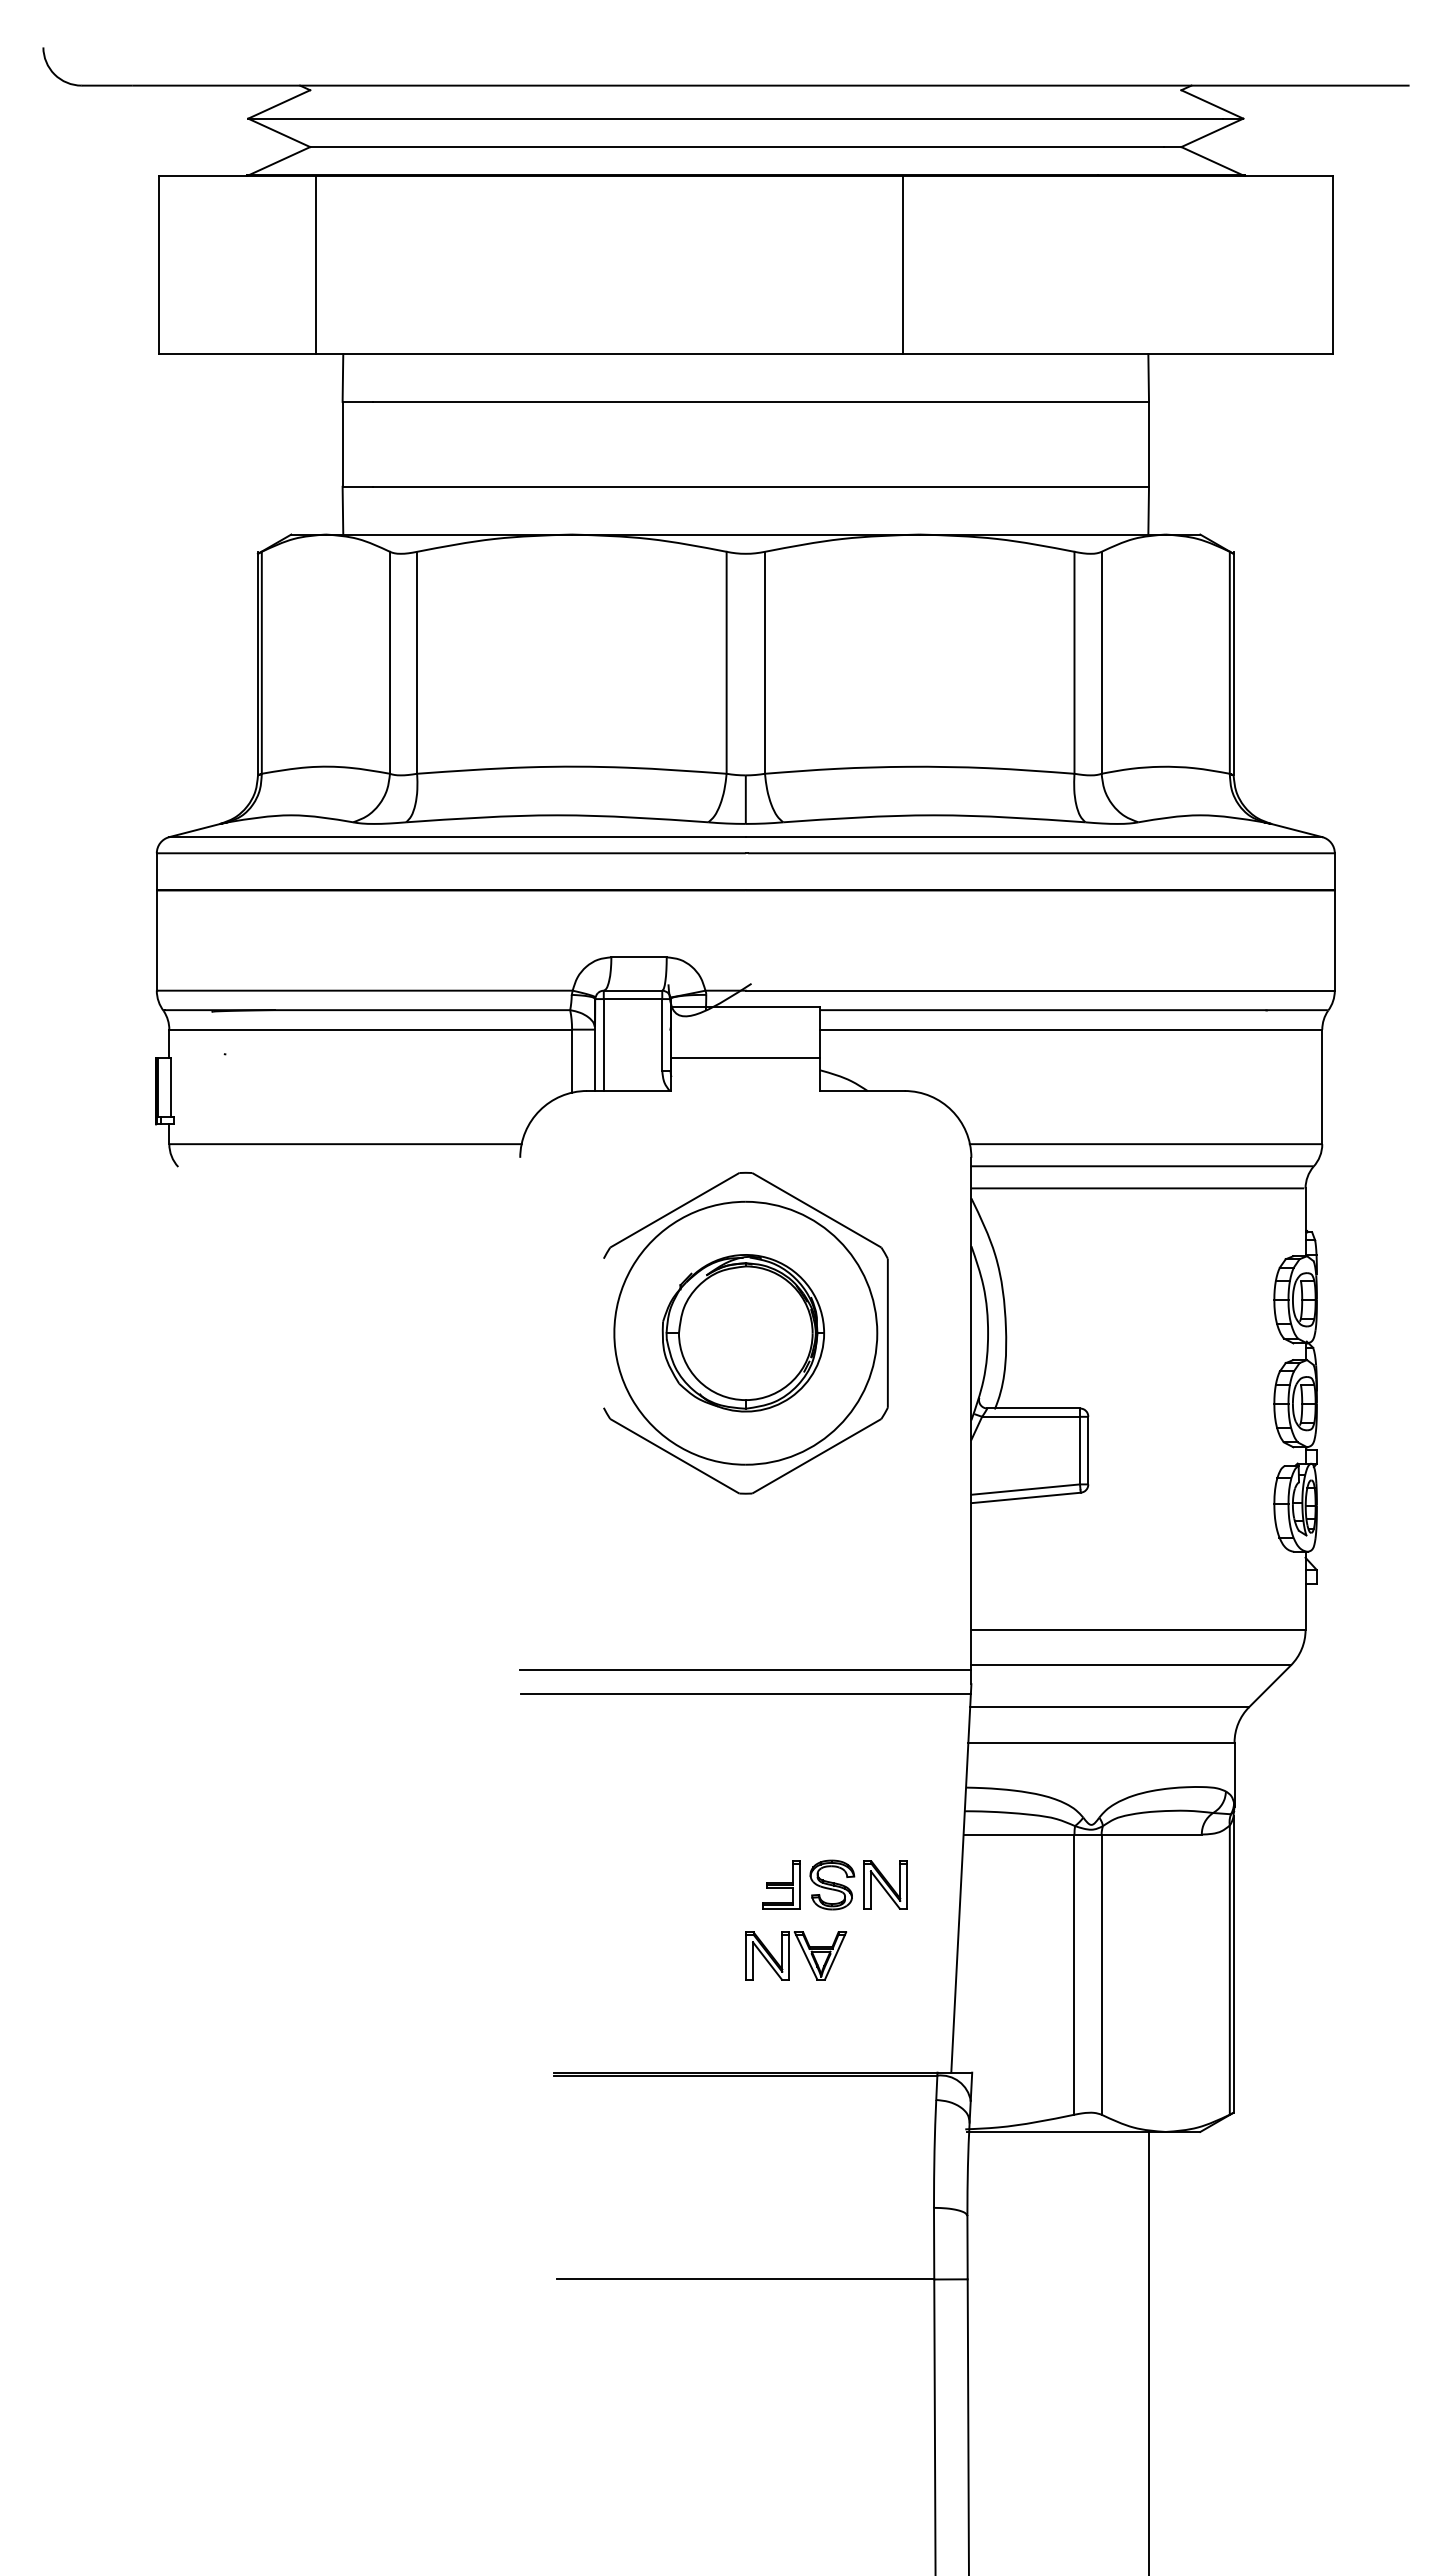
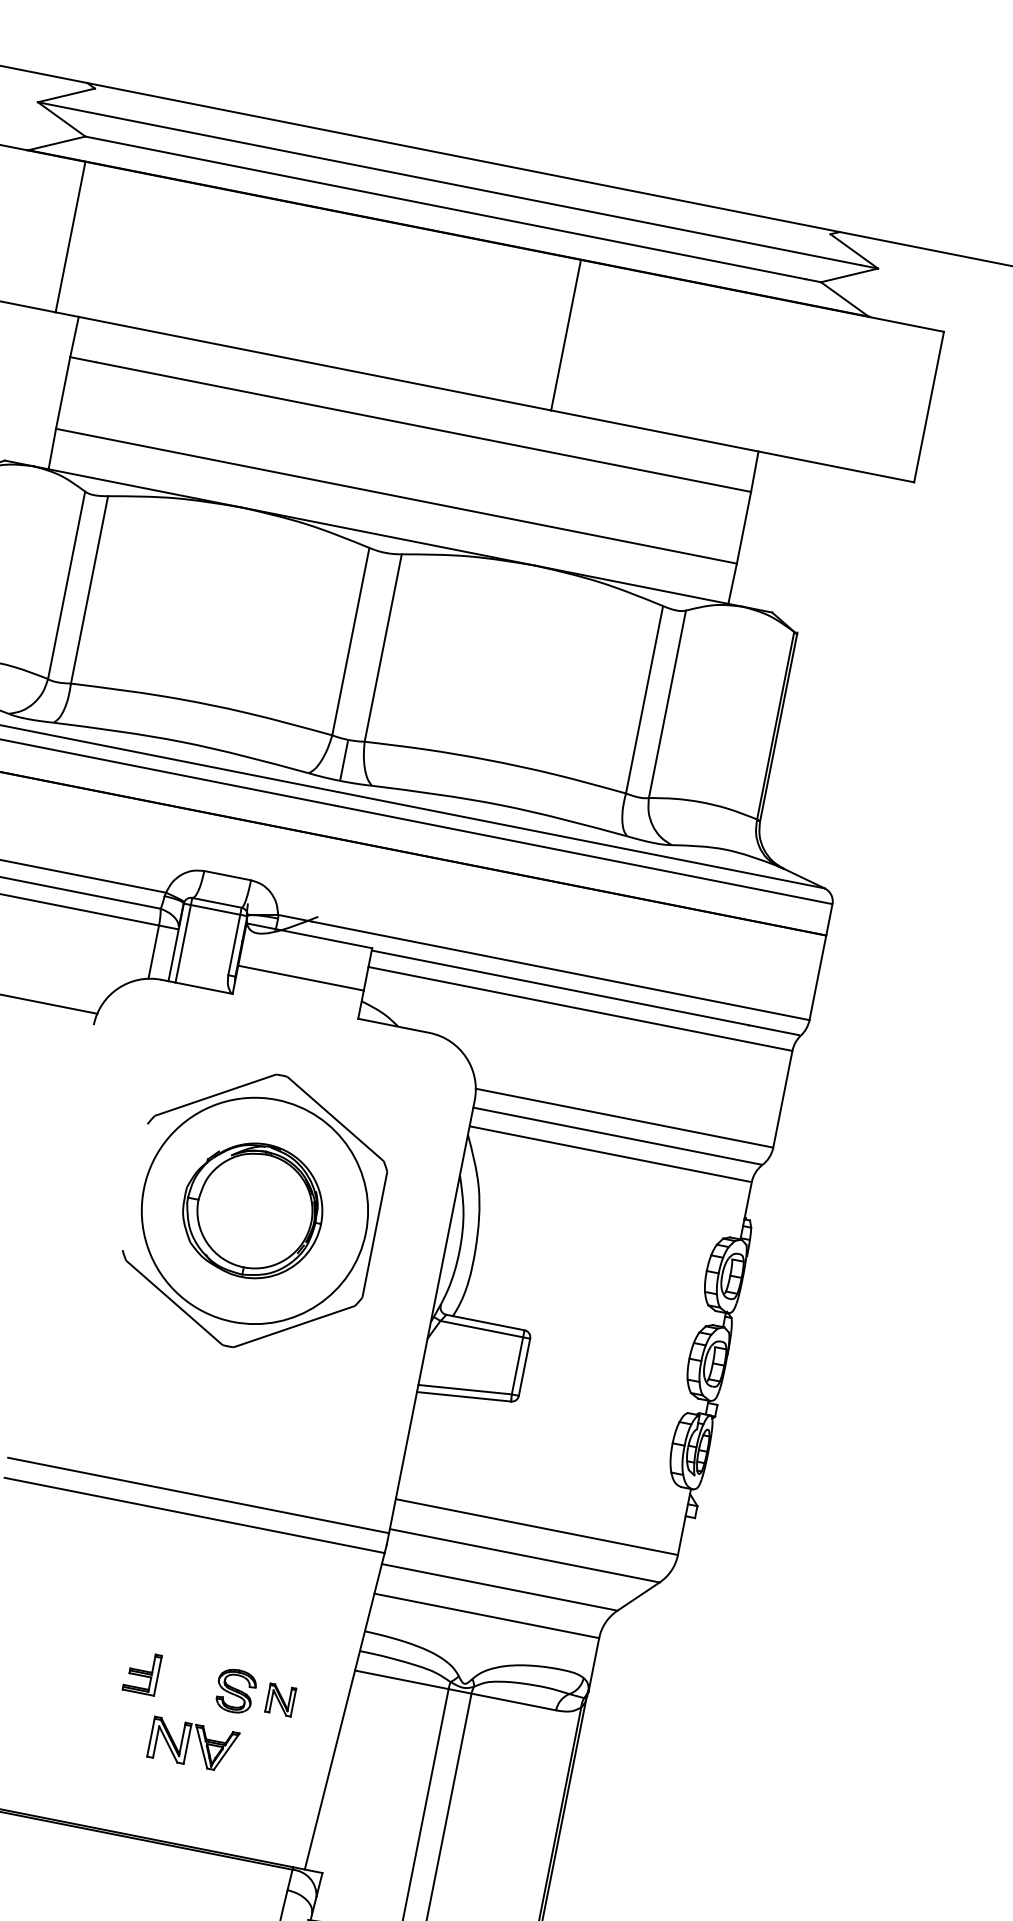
part: (781, 1884) -> (142, 1672), moved
part: (885, 1884) -> (280, 1699), size x0.7

